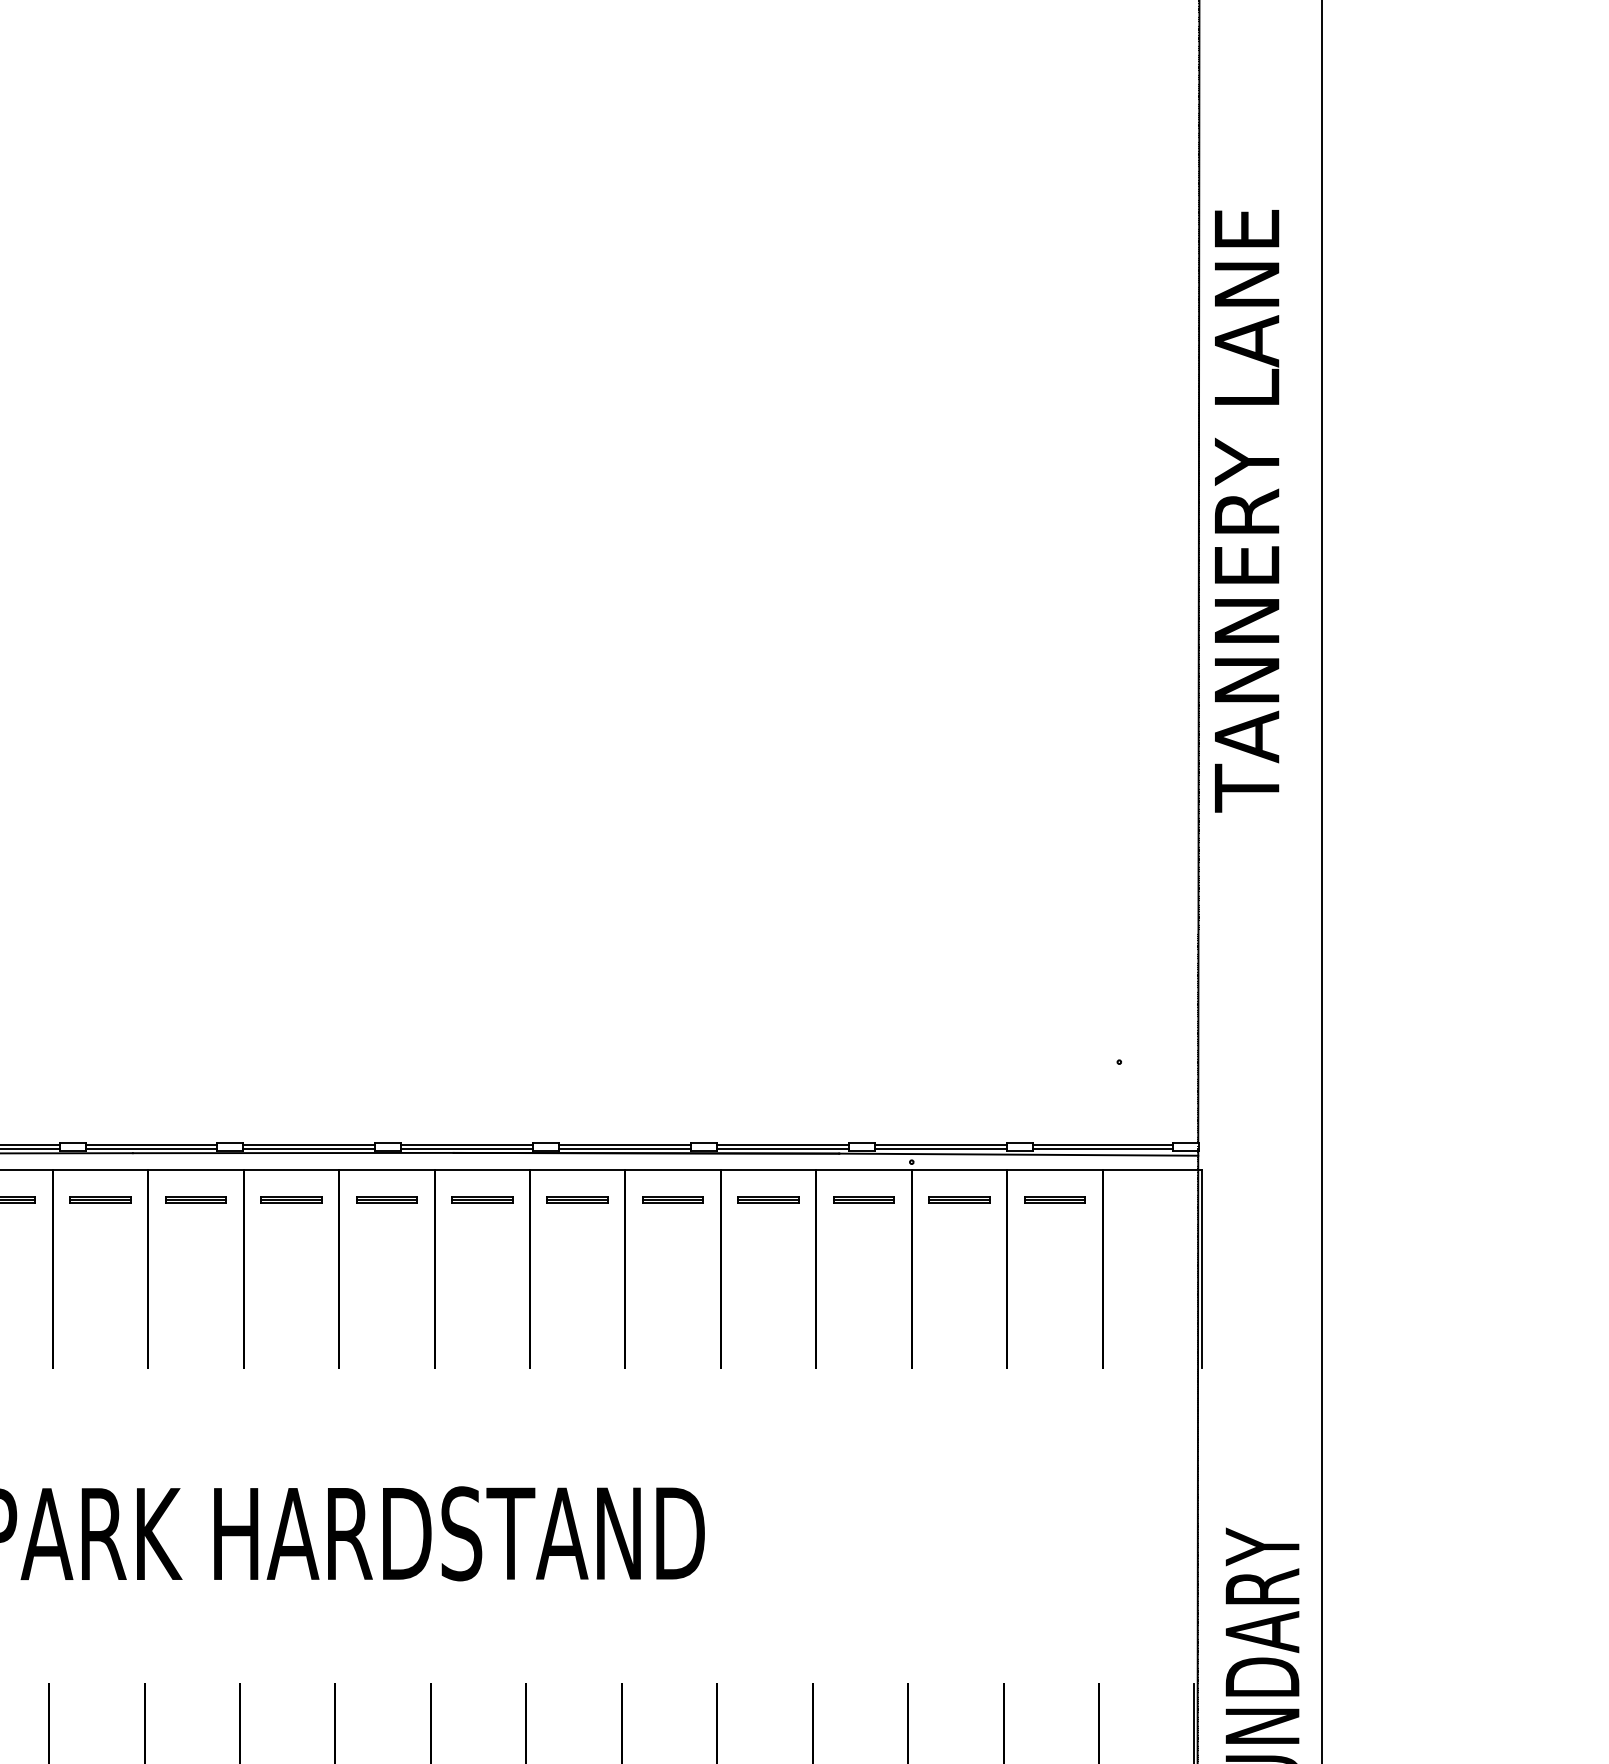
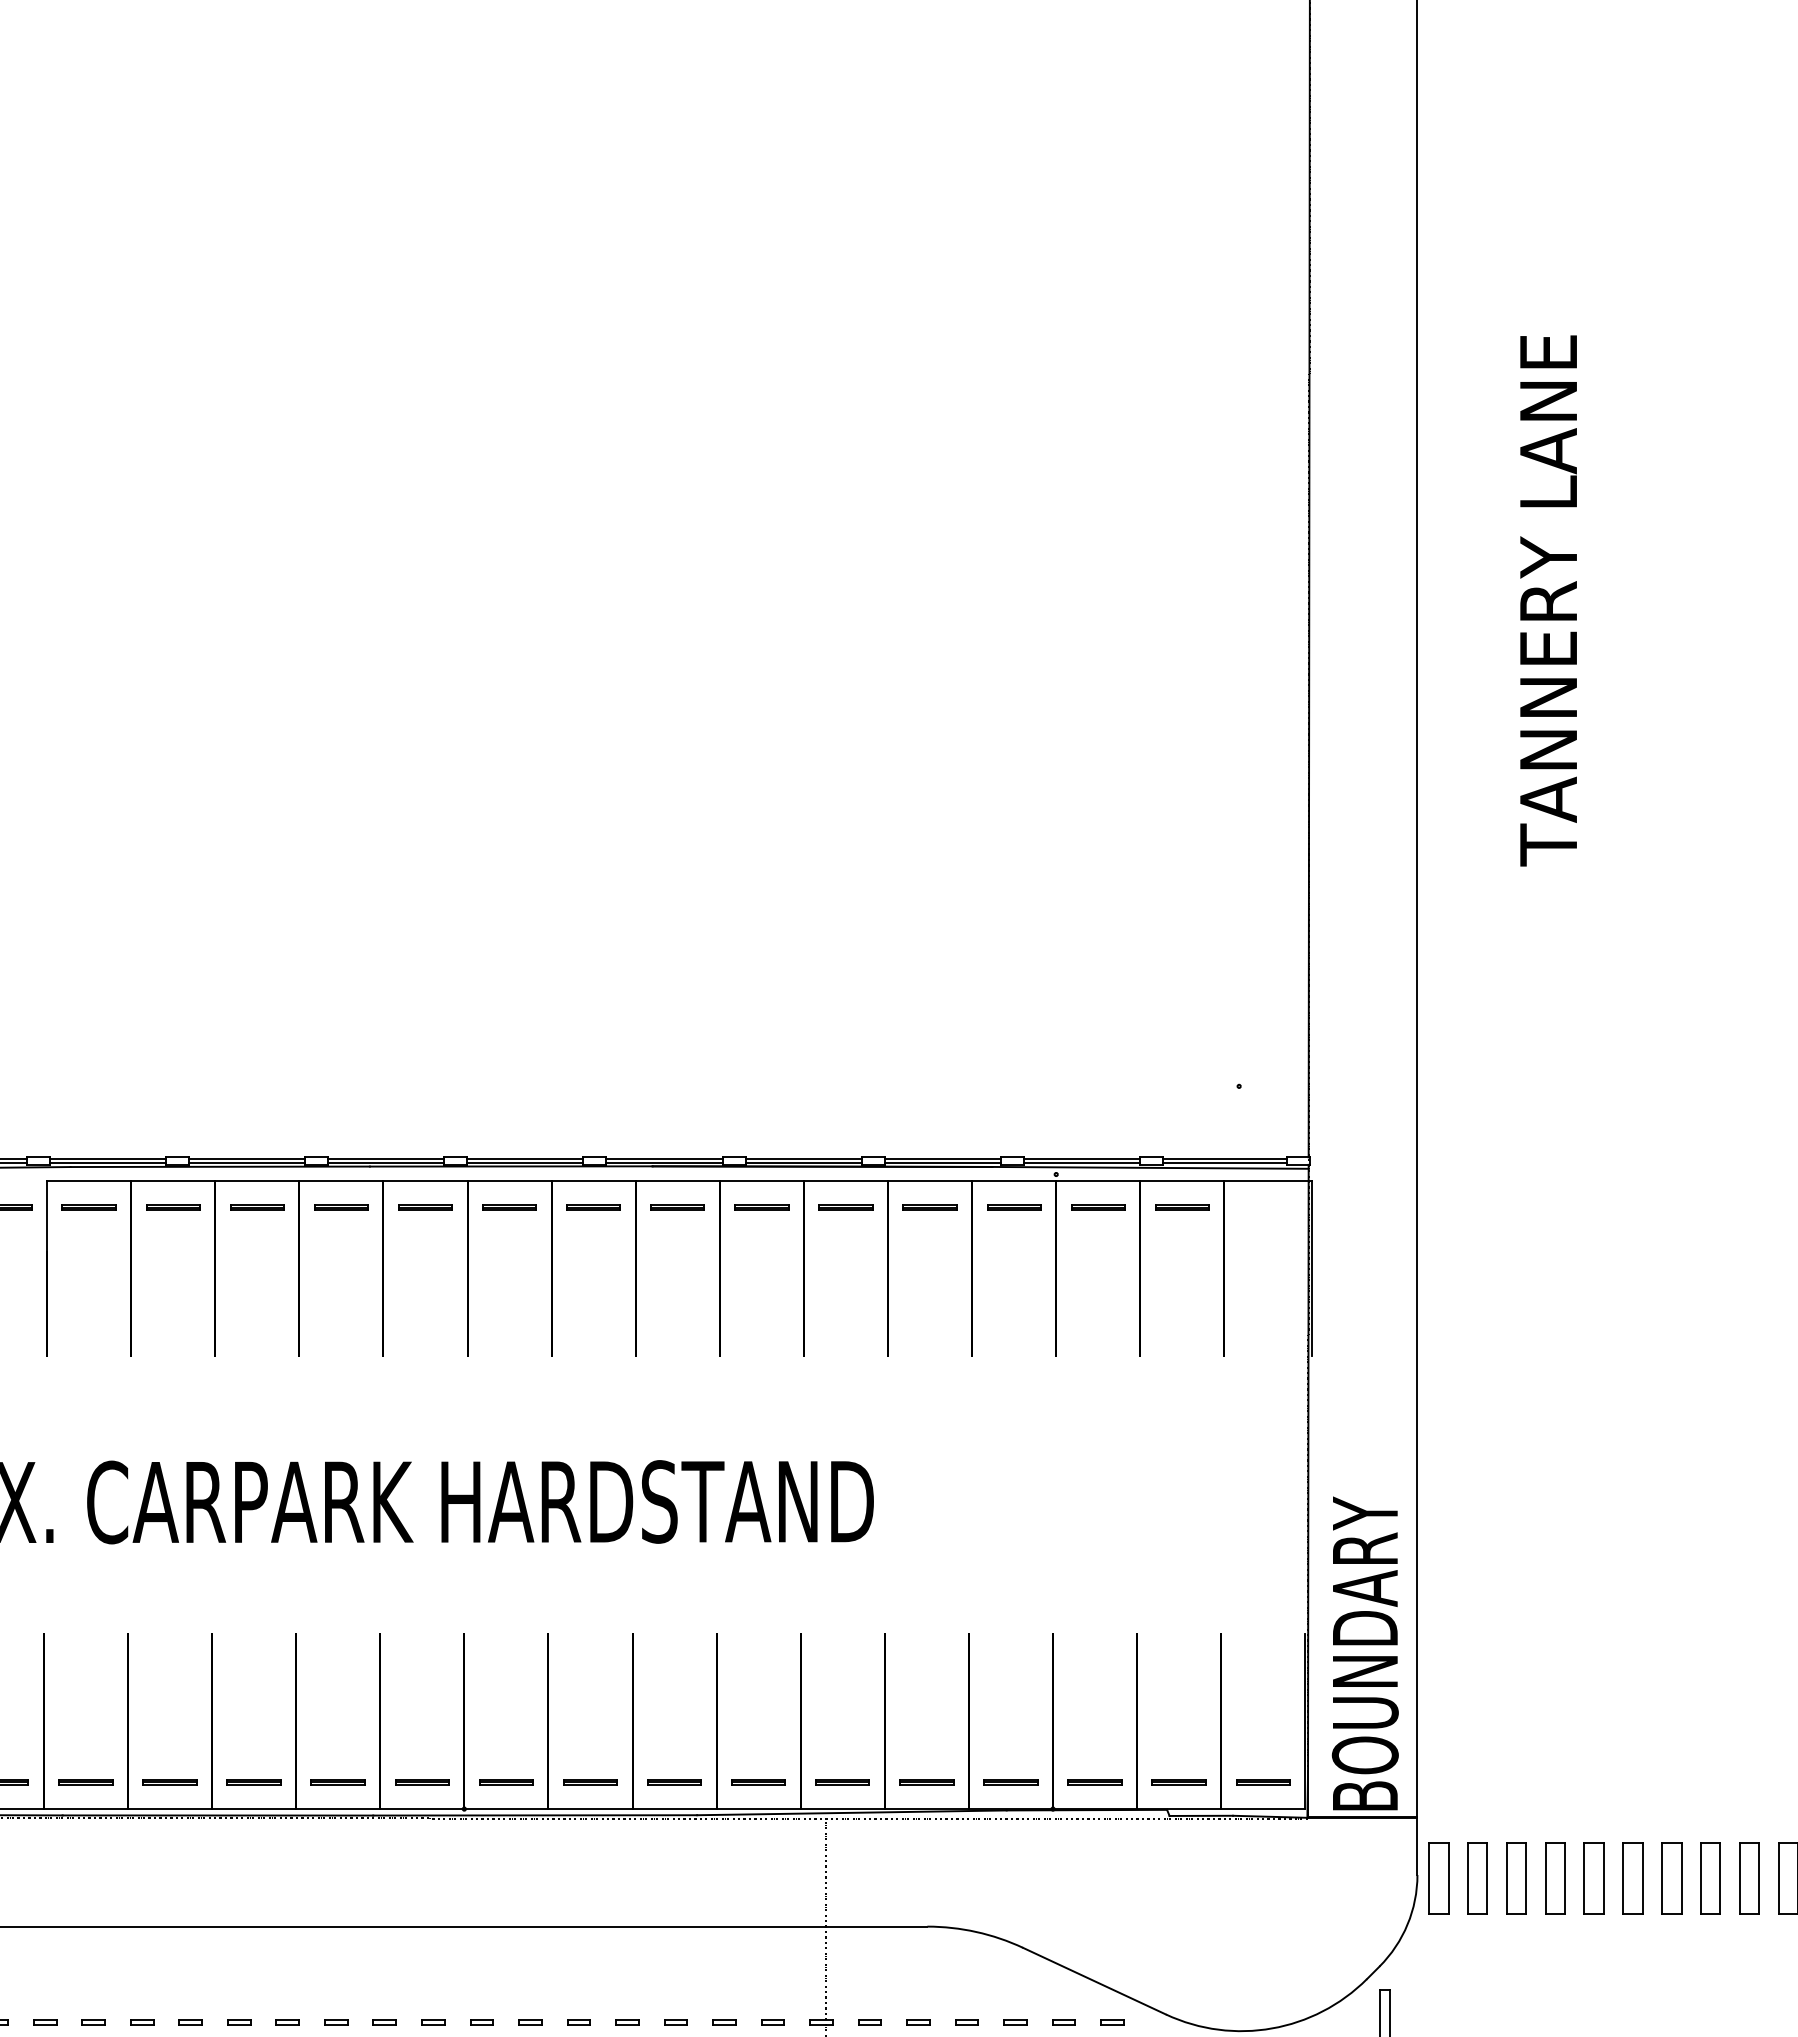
text: (1246, 510) -> (1548, 600), moved

